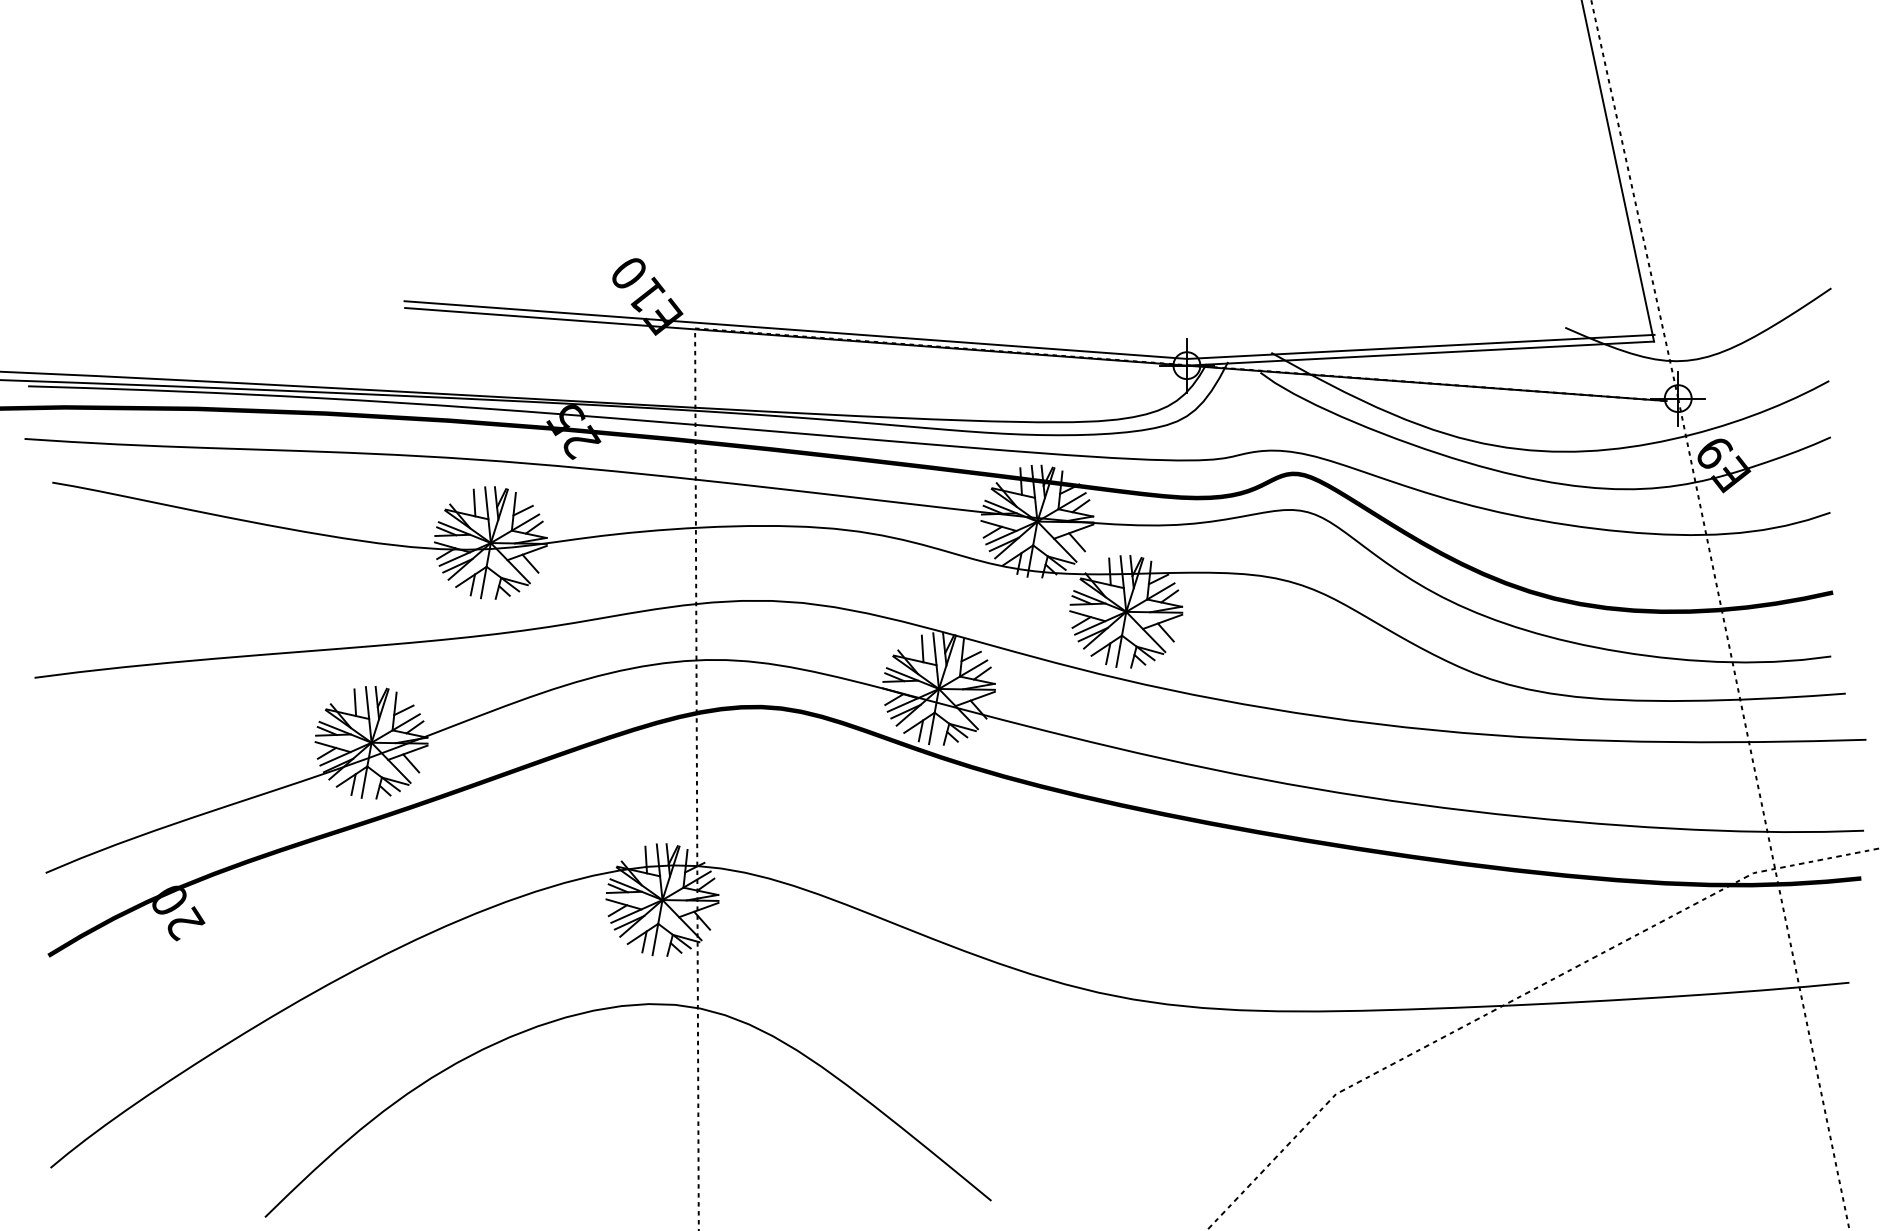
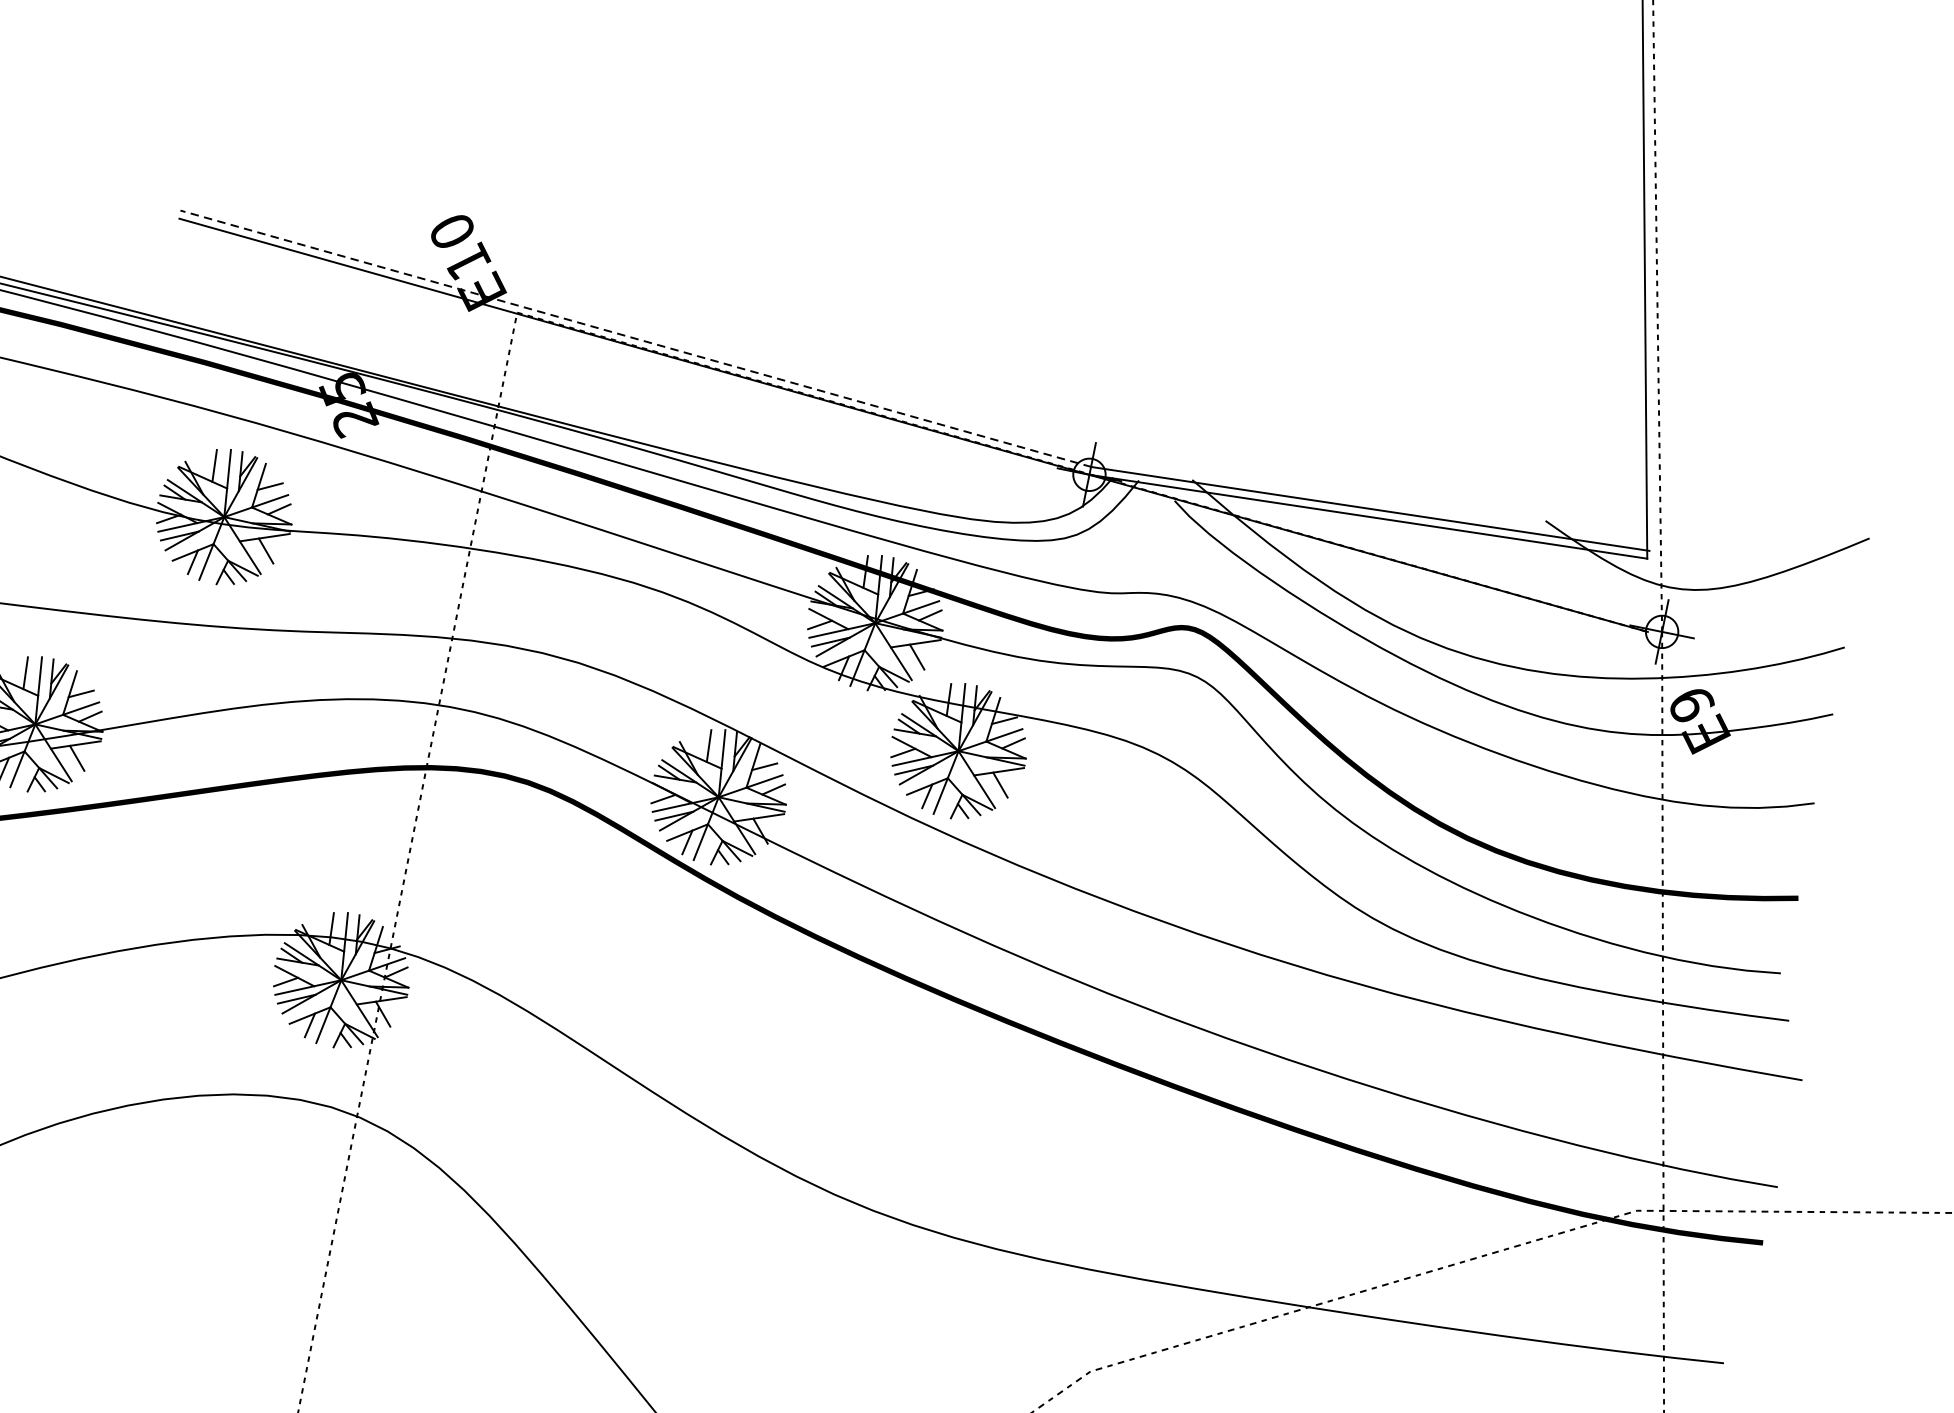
line: (795, 330) -> (635, 339), solid -> dashed

